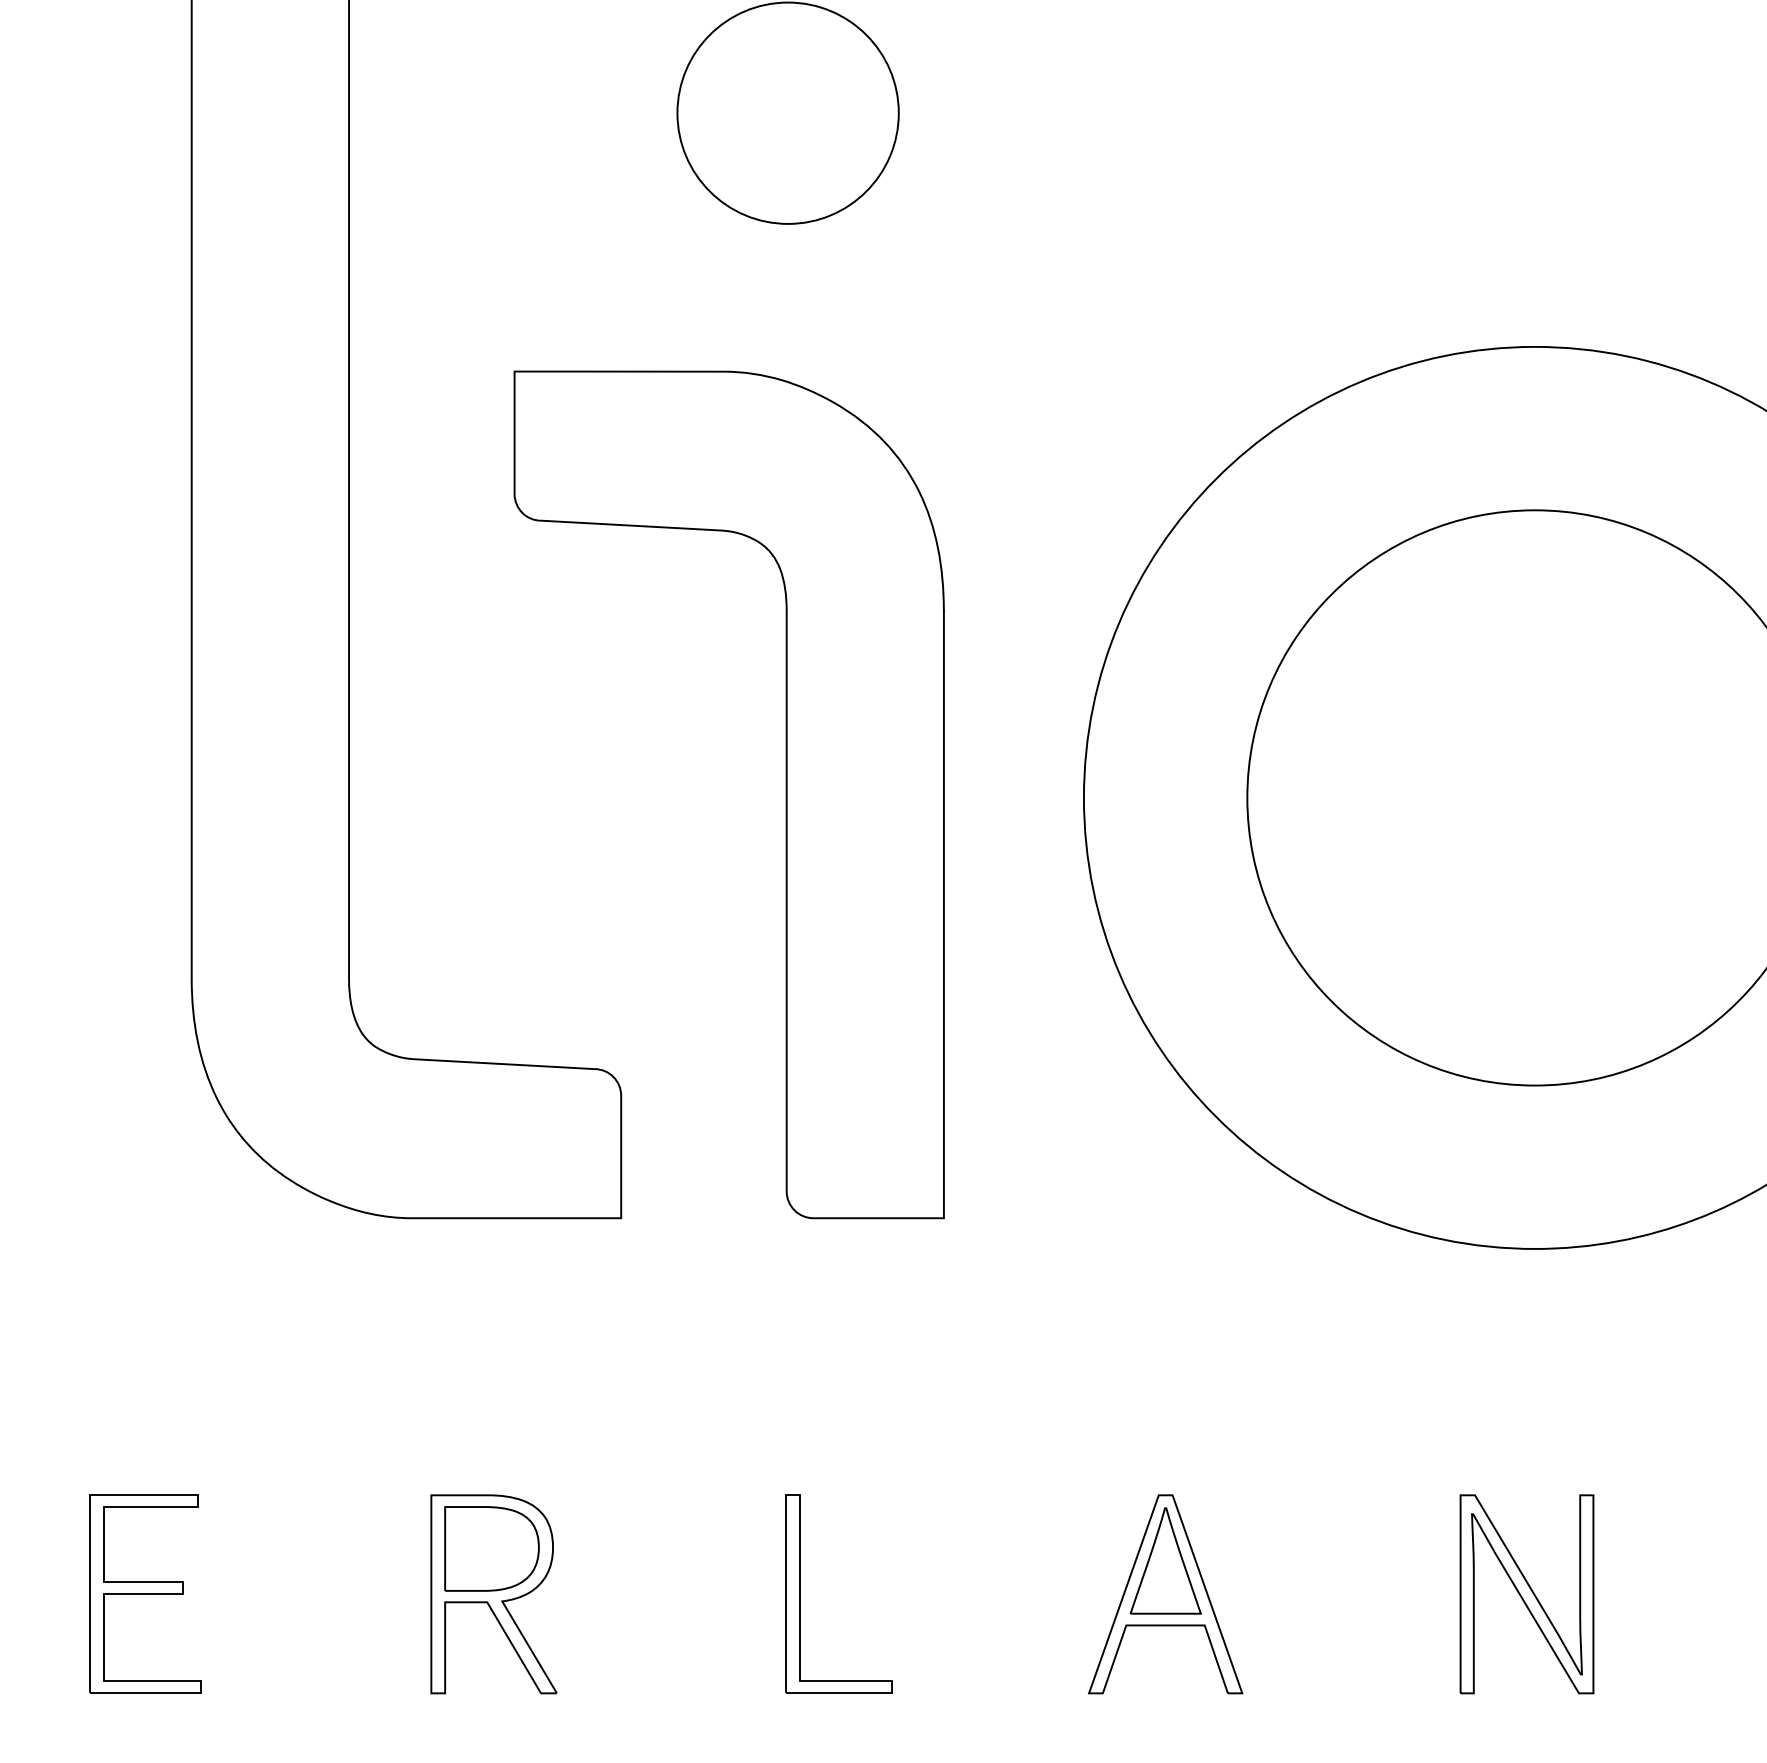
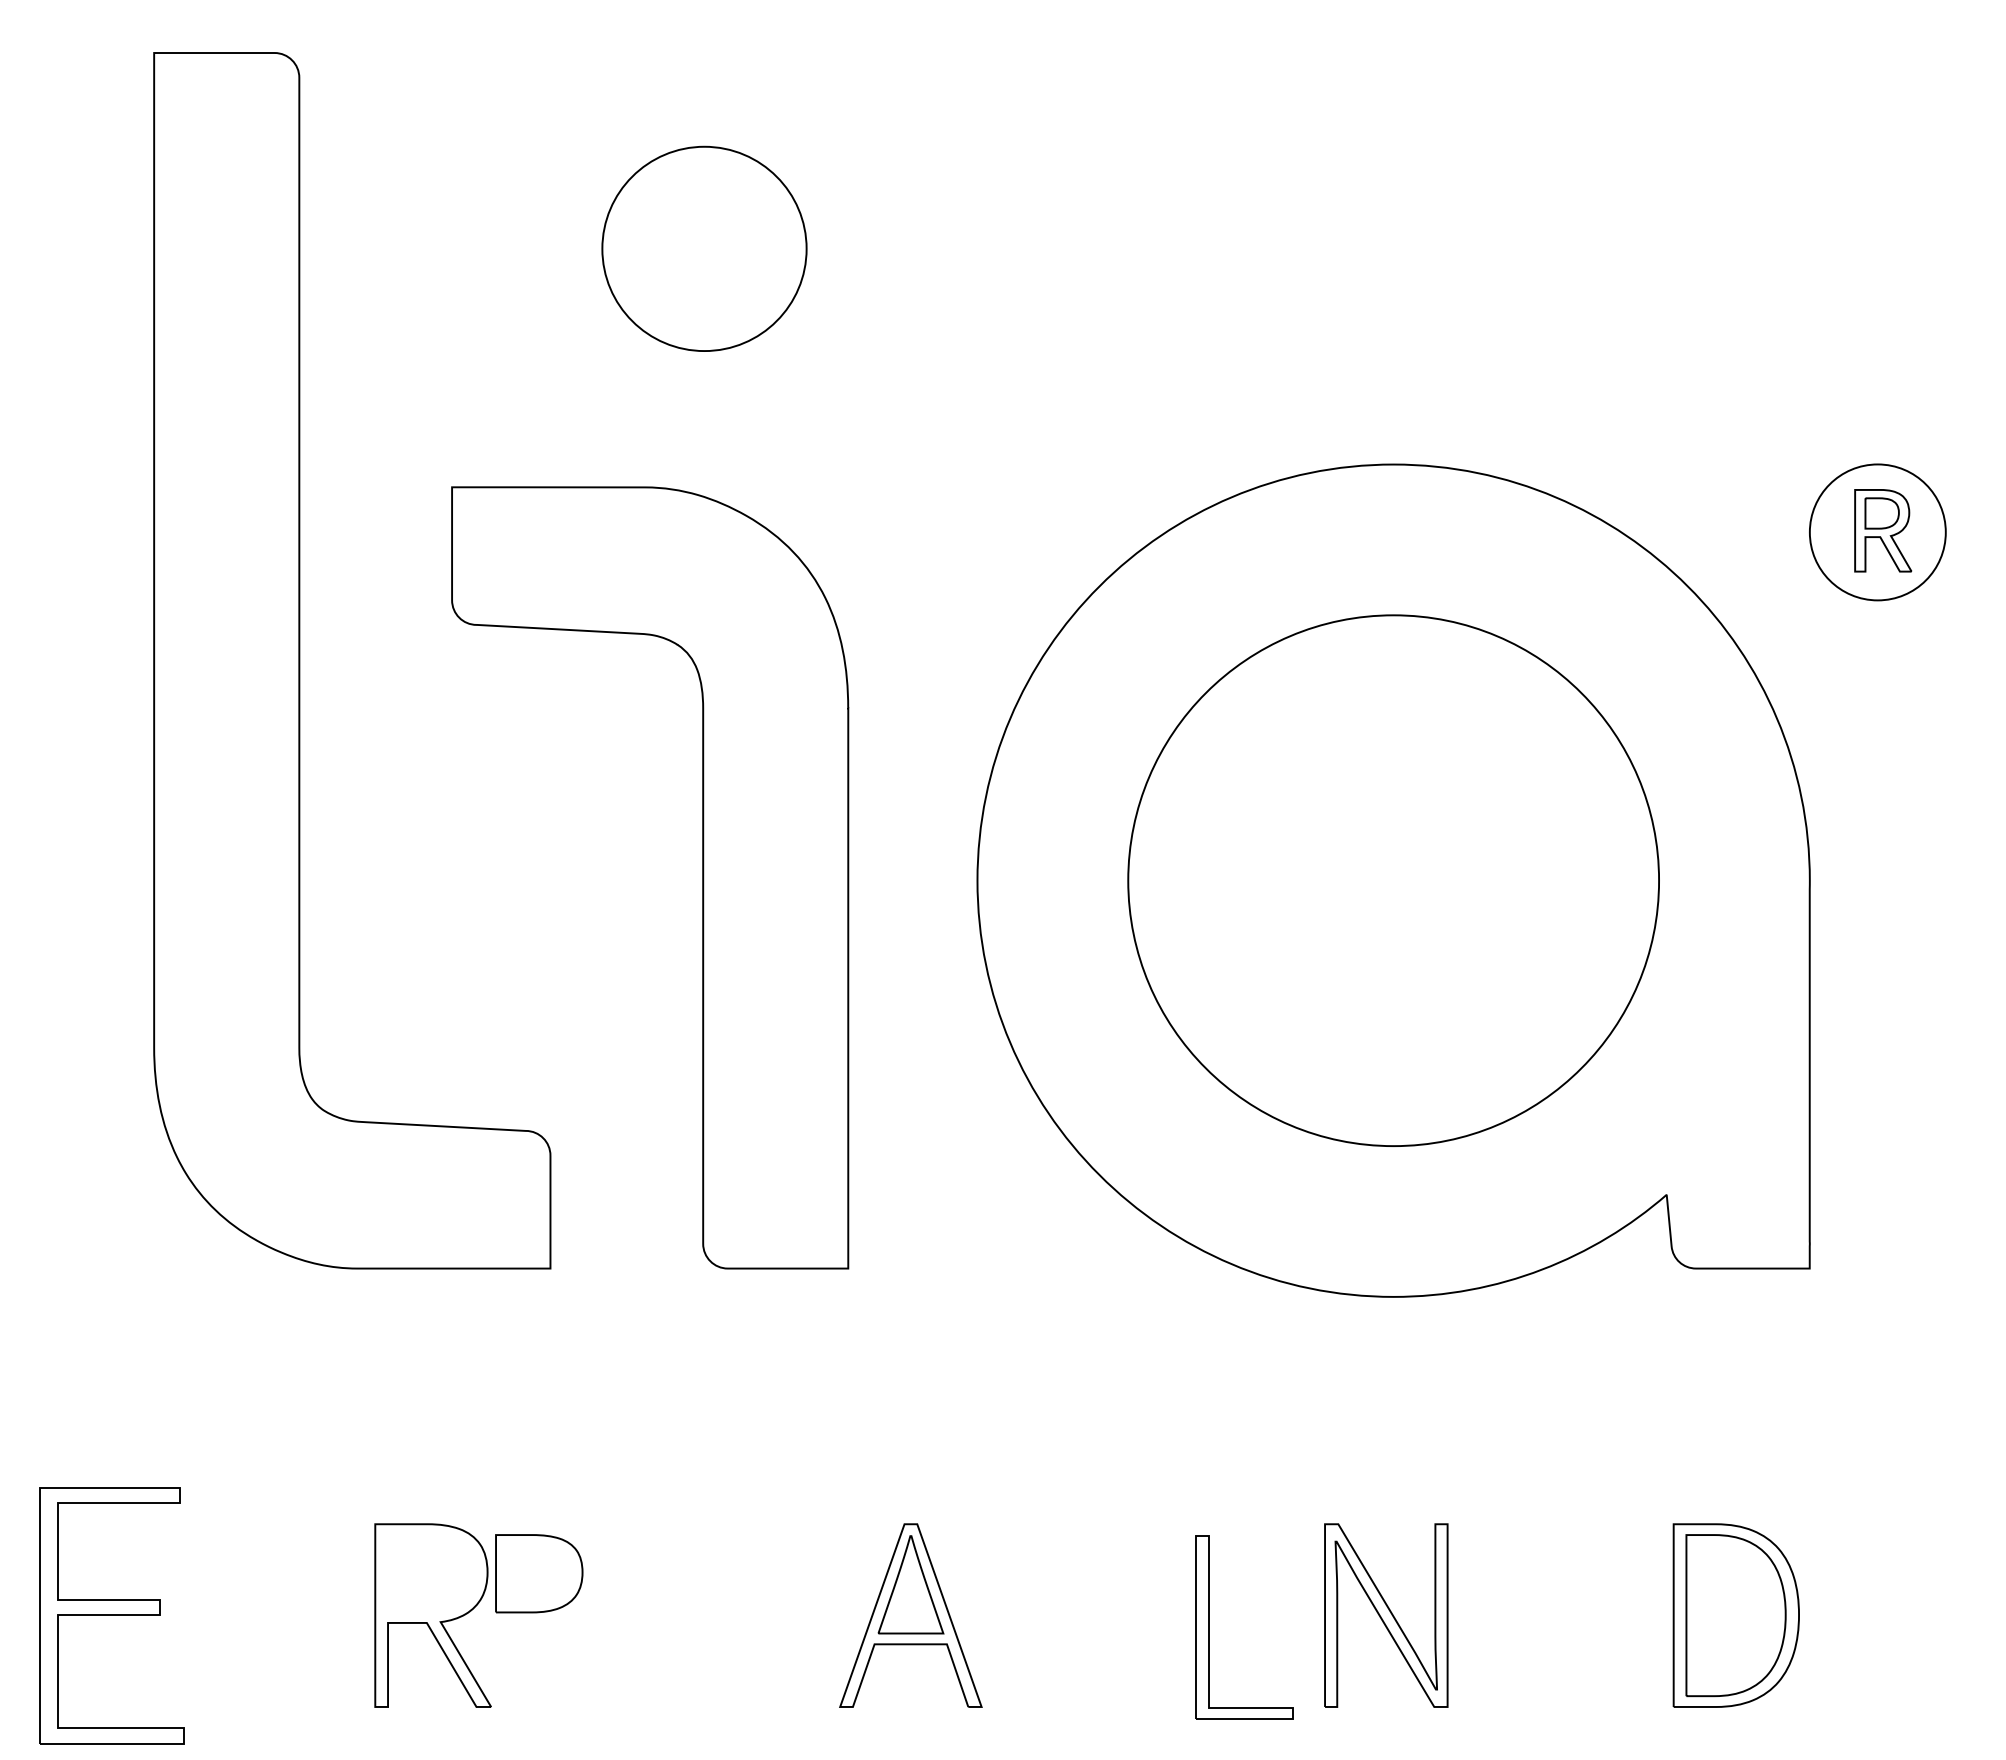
part: (492, 1548) -> (539, 1573), moved
part: (145, 1594) -> (111, 1615), size x1.4
part: (801, 1594) -> (1209, 1627), moved
part: (1165, 1594) -> (910, 1615), moved

